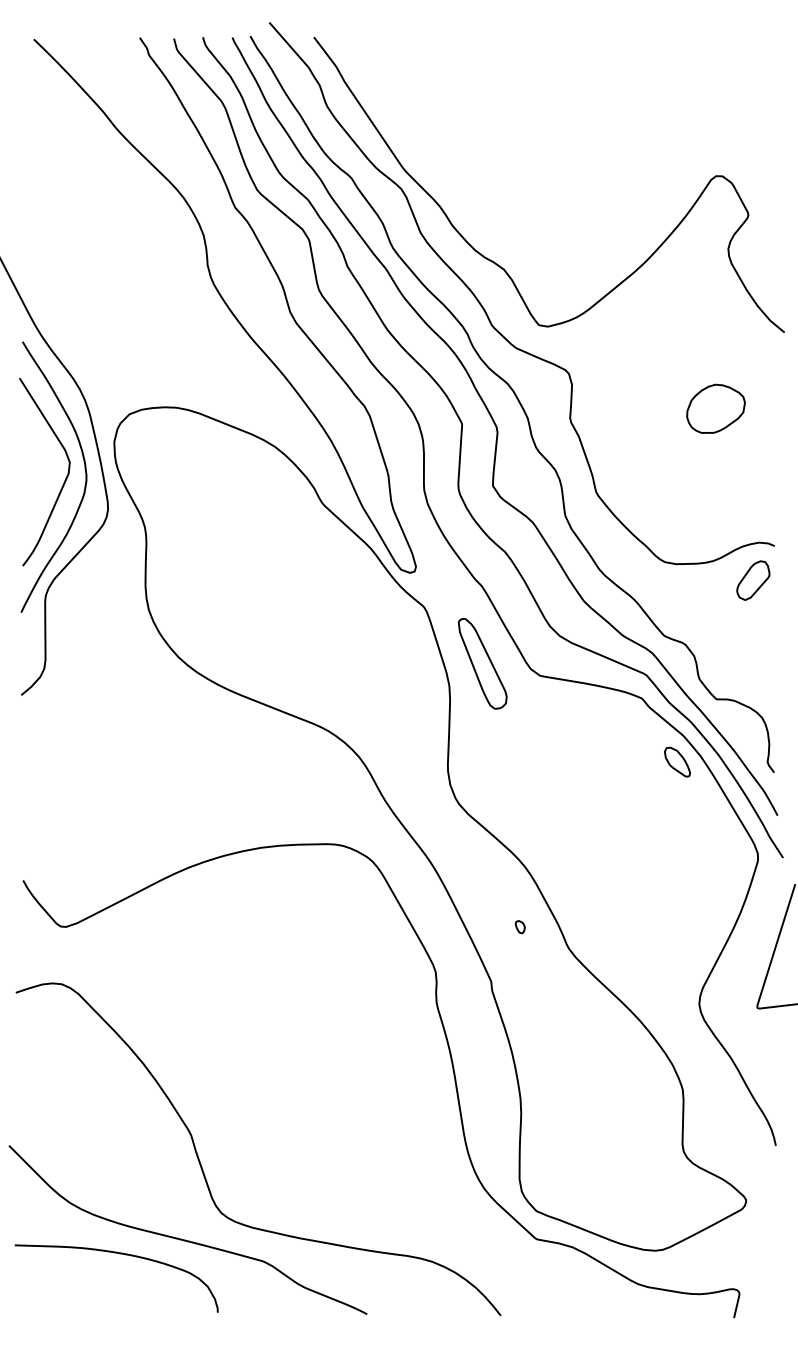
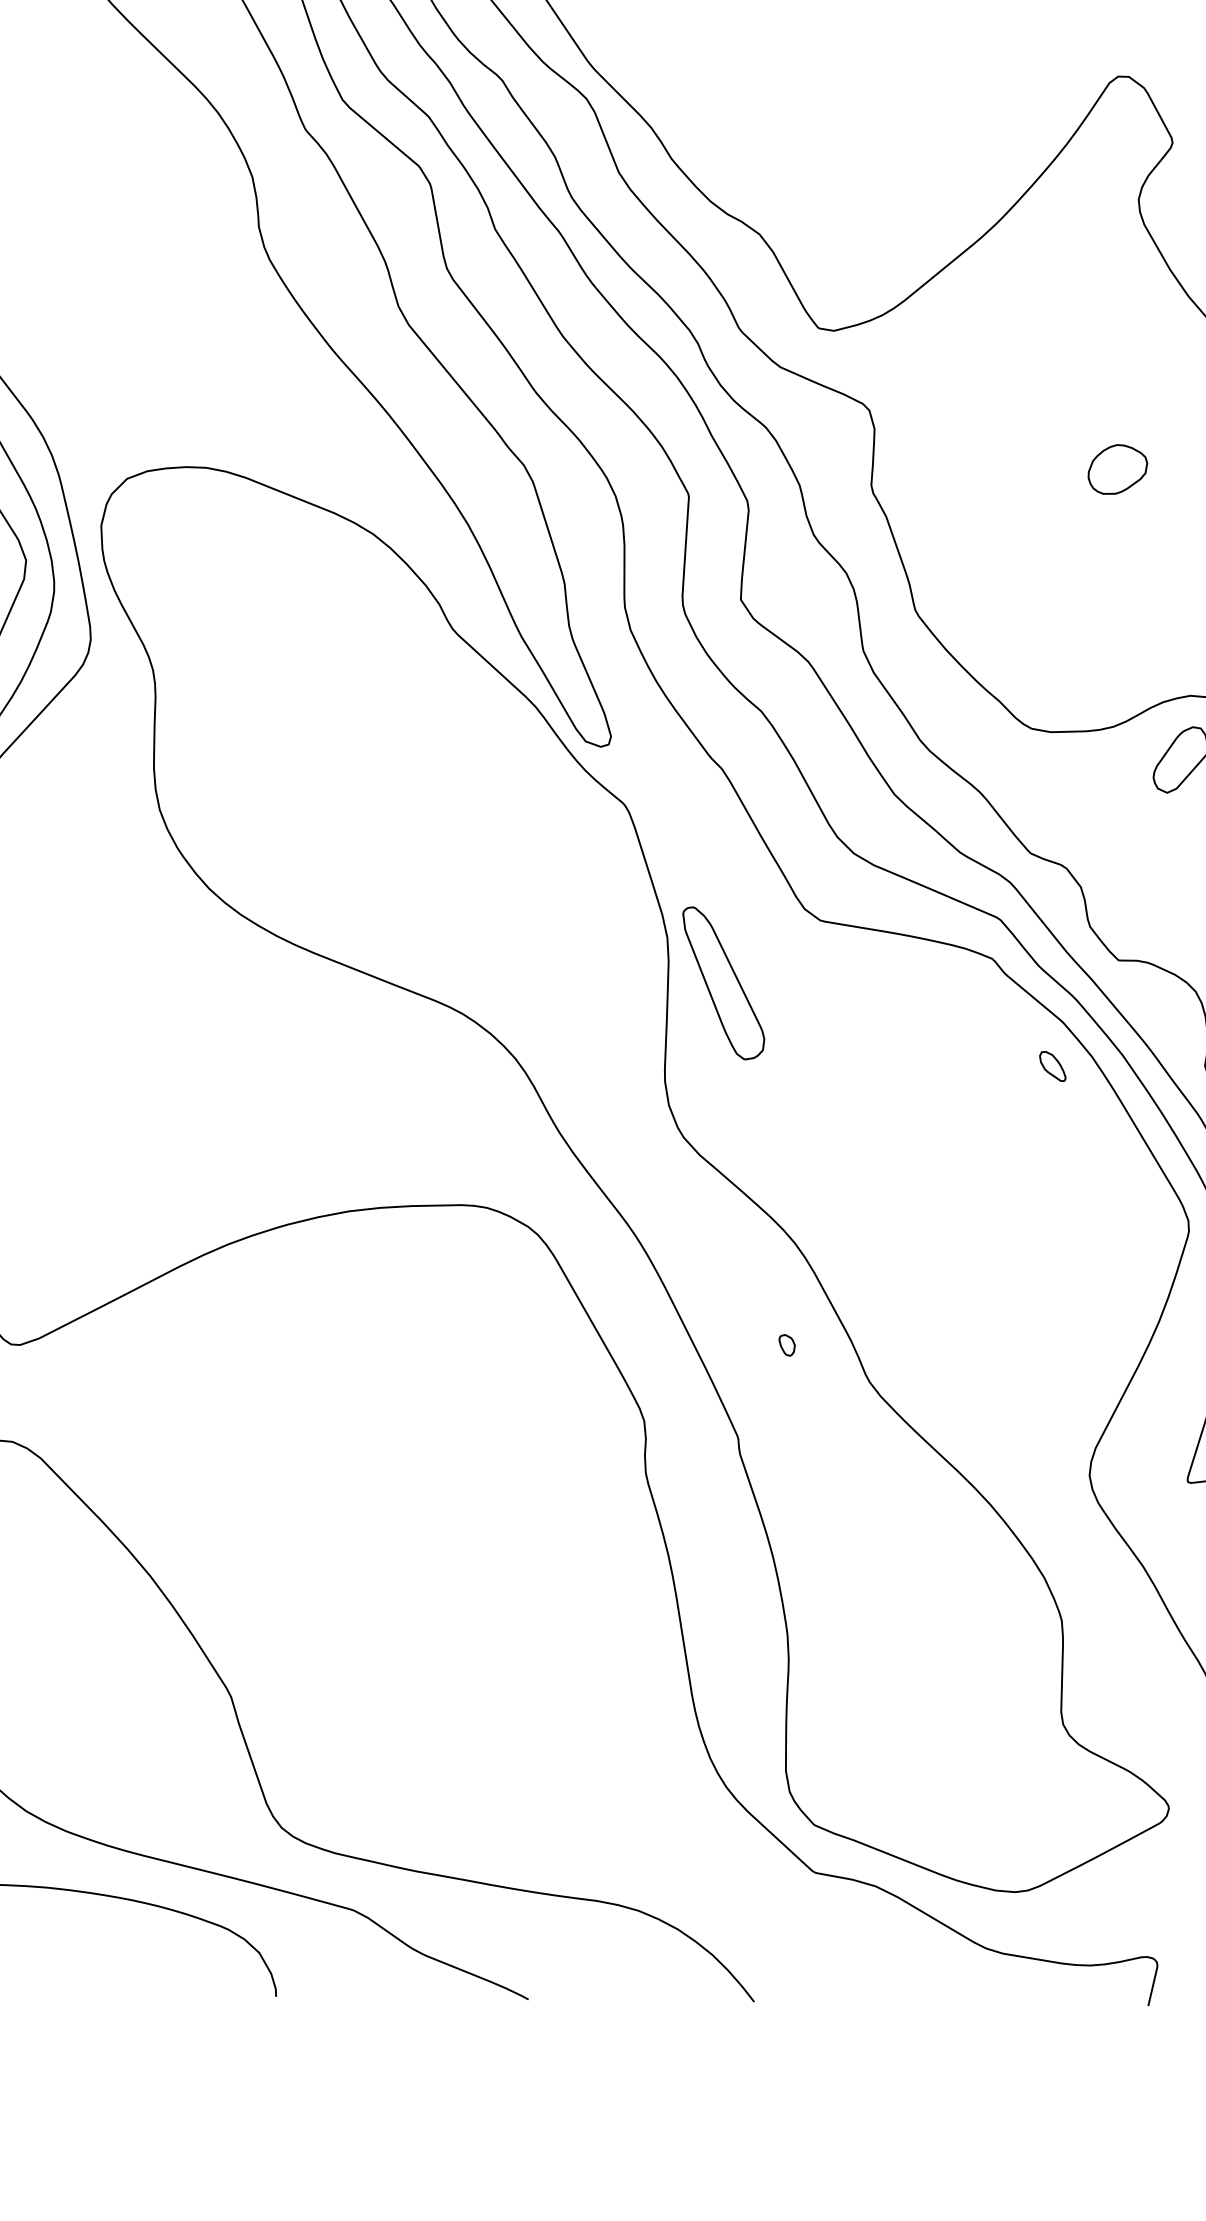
part: (715, 408) -> (1116, 469), size x0.6
part: (482, 663) -> (723, 982), moved
part: (677, 761) -> (1052, 1065), size x0.6

